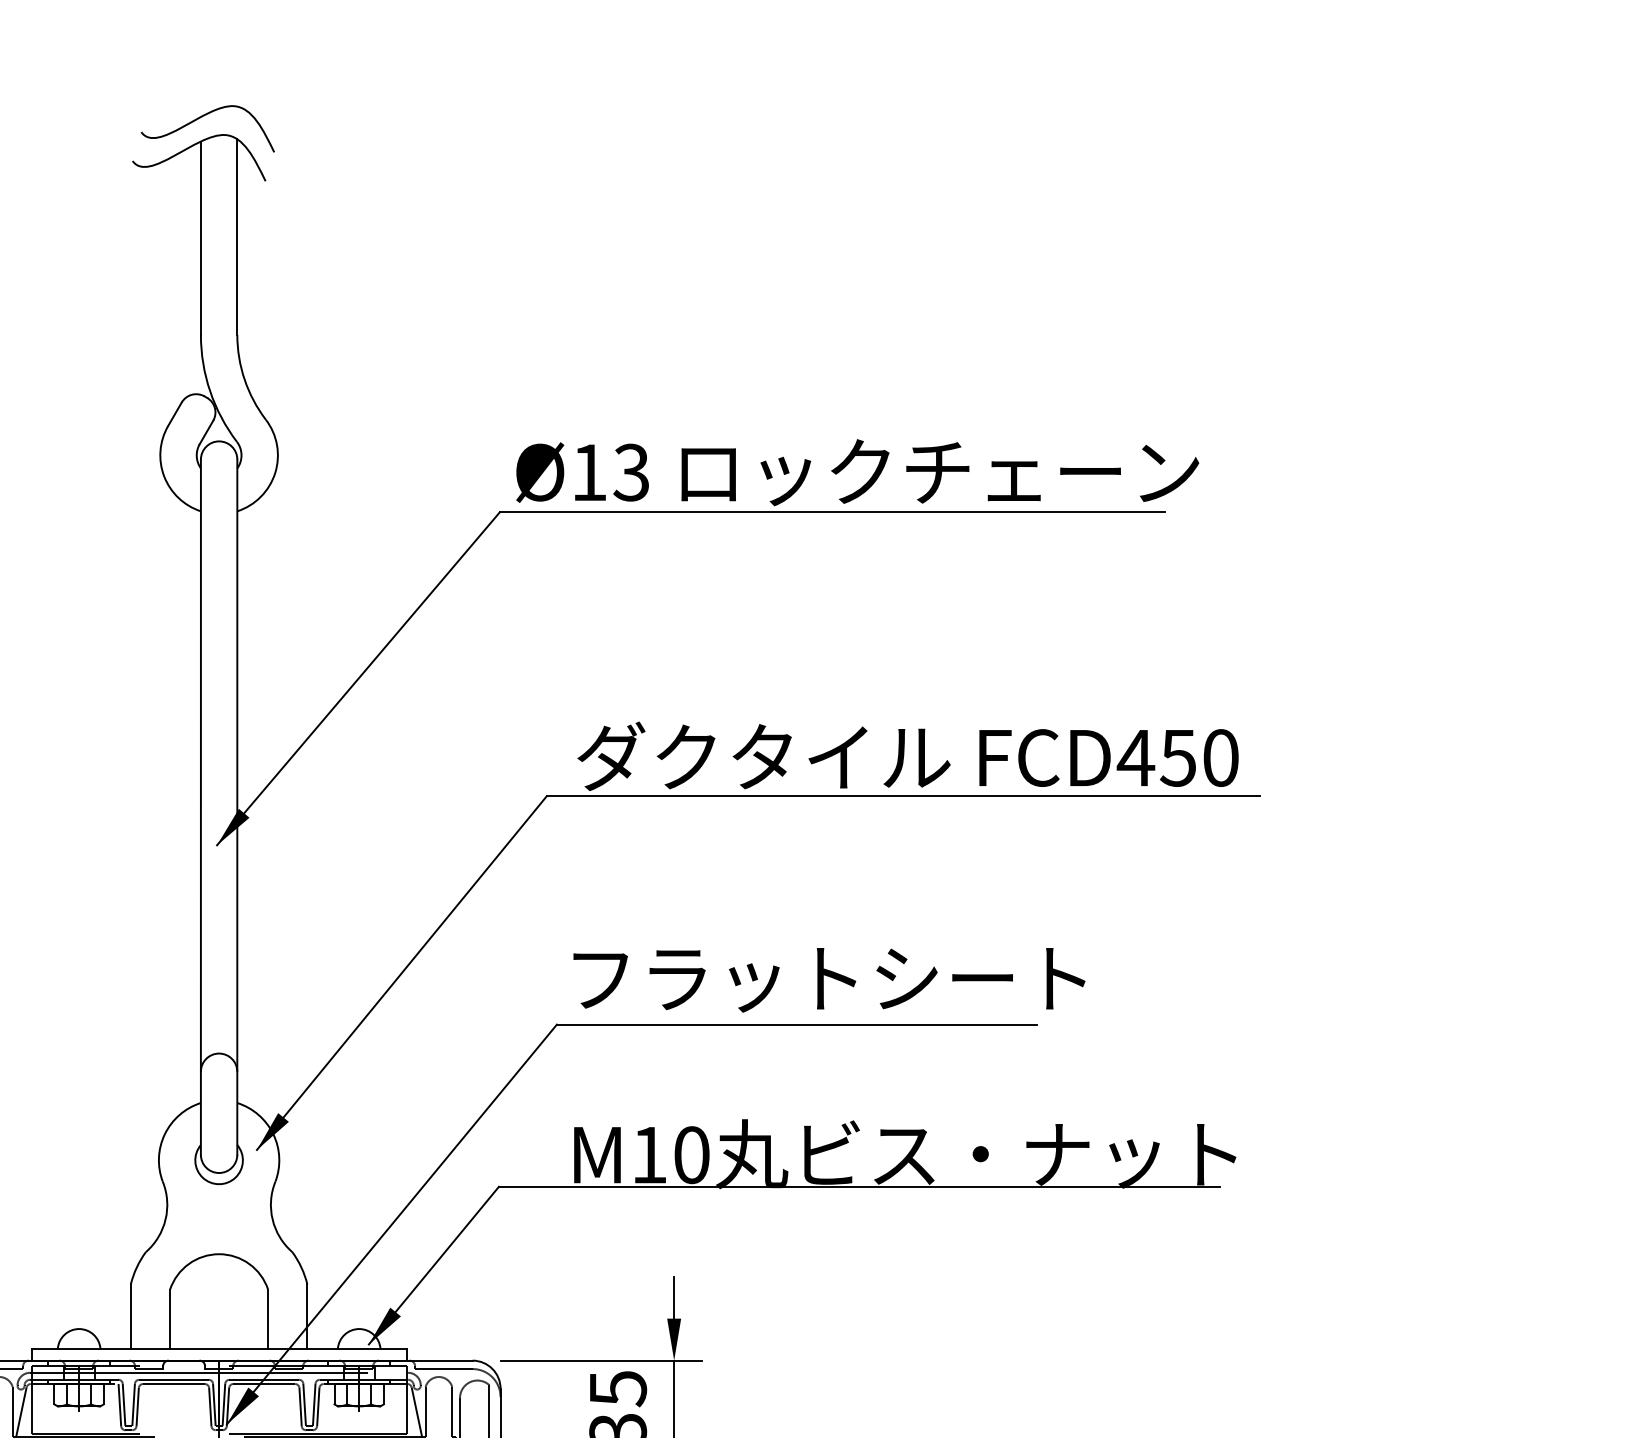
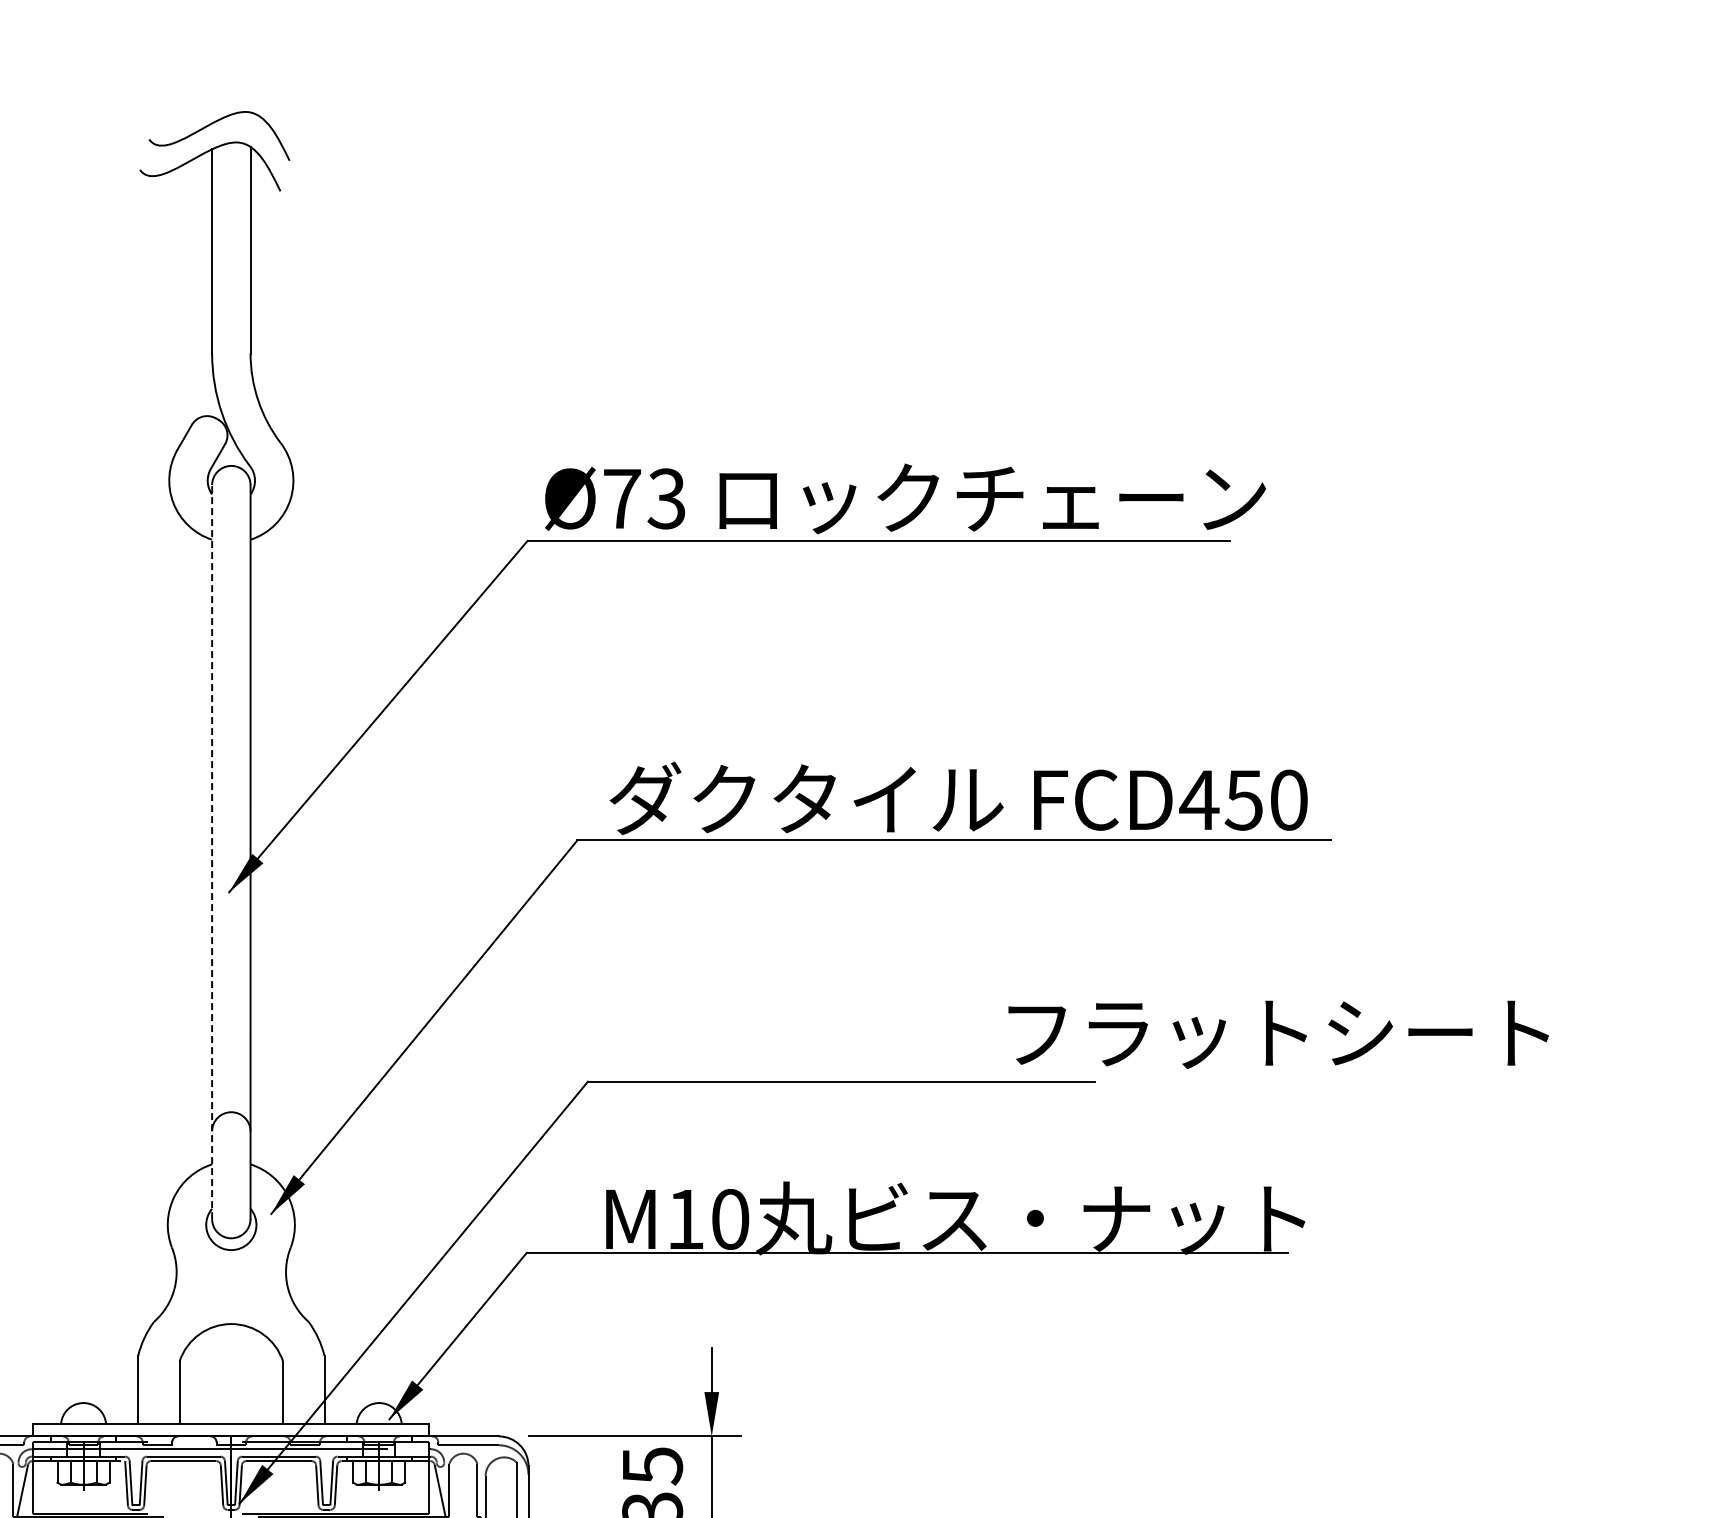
text: (589, 472) -> (622, 498), Ø13 -> Ø73
line: (201, 807) -> (212, 852), solid -> dashed
text: (829, 979) -> (1278, 1034), moved

